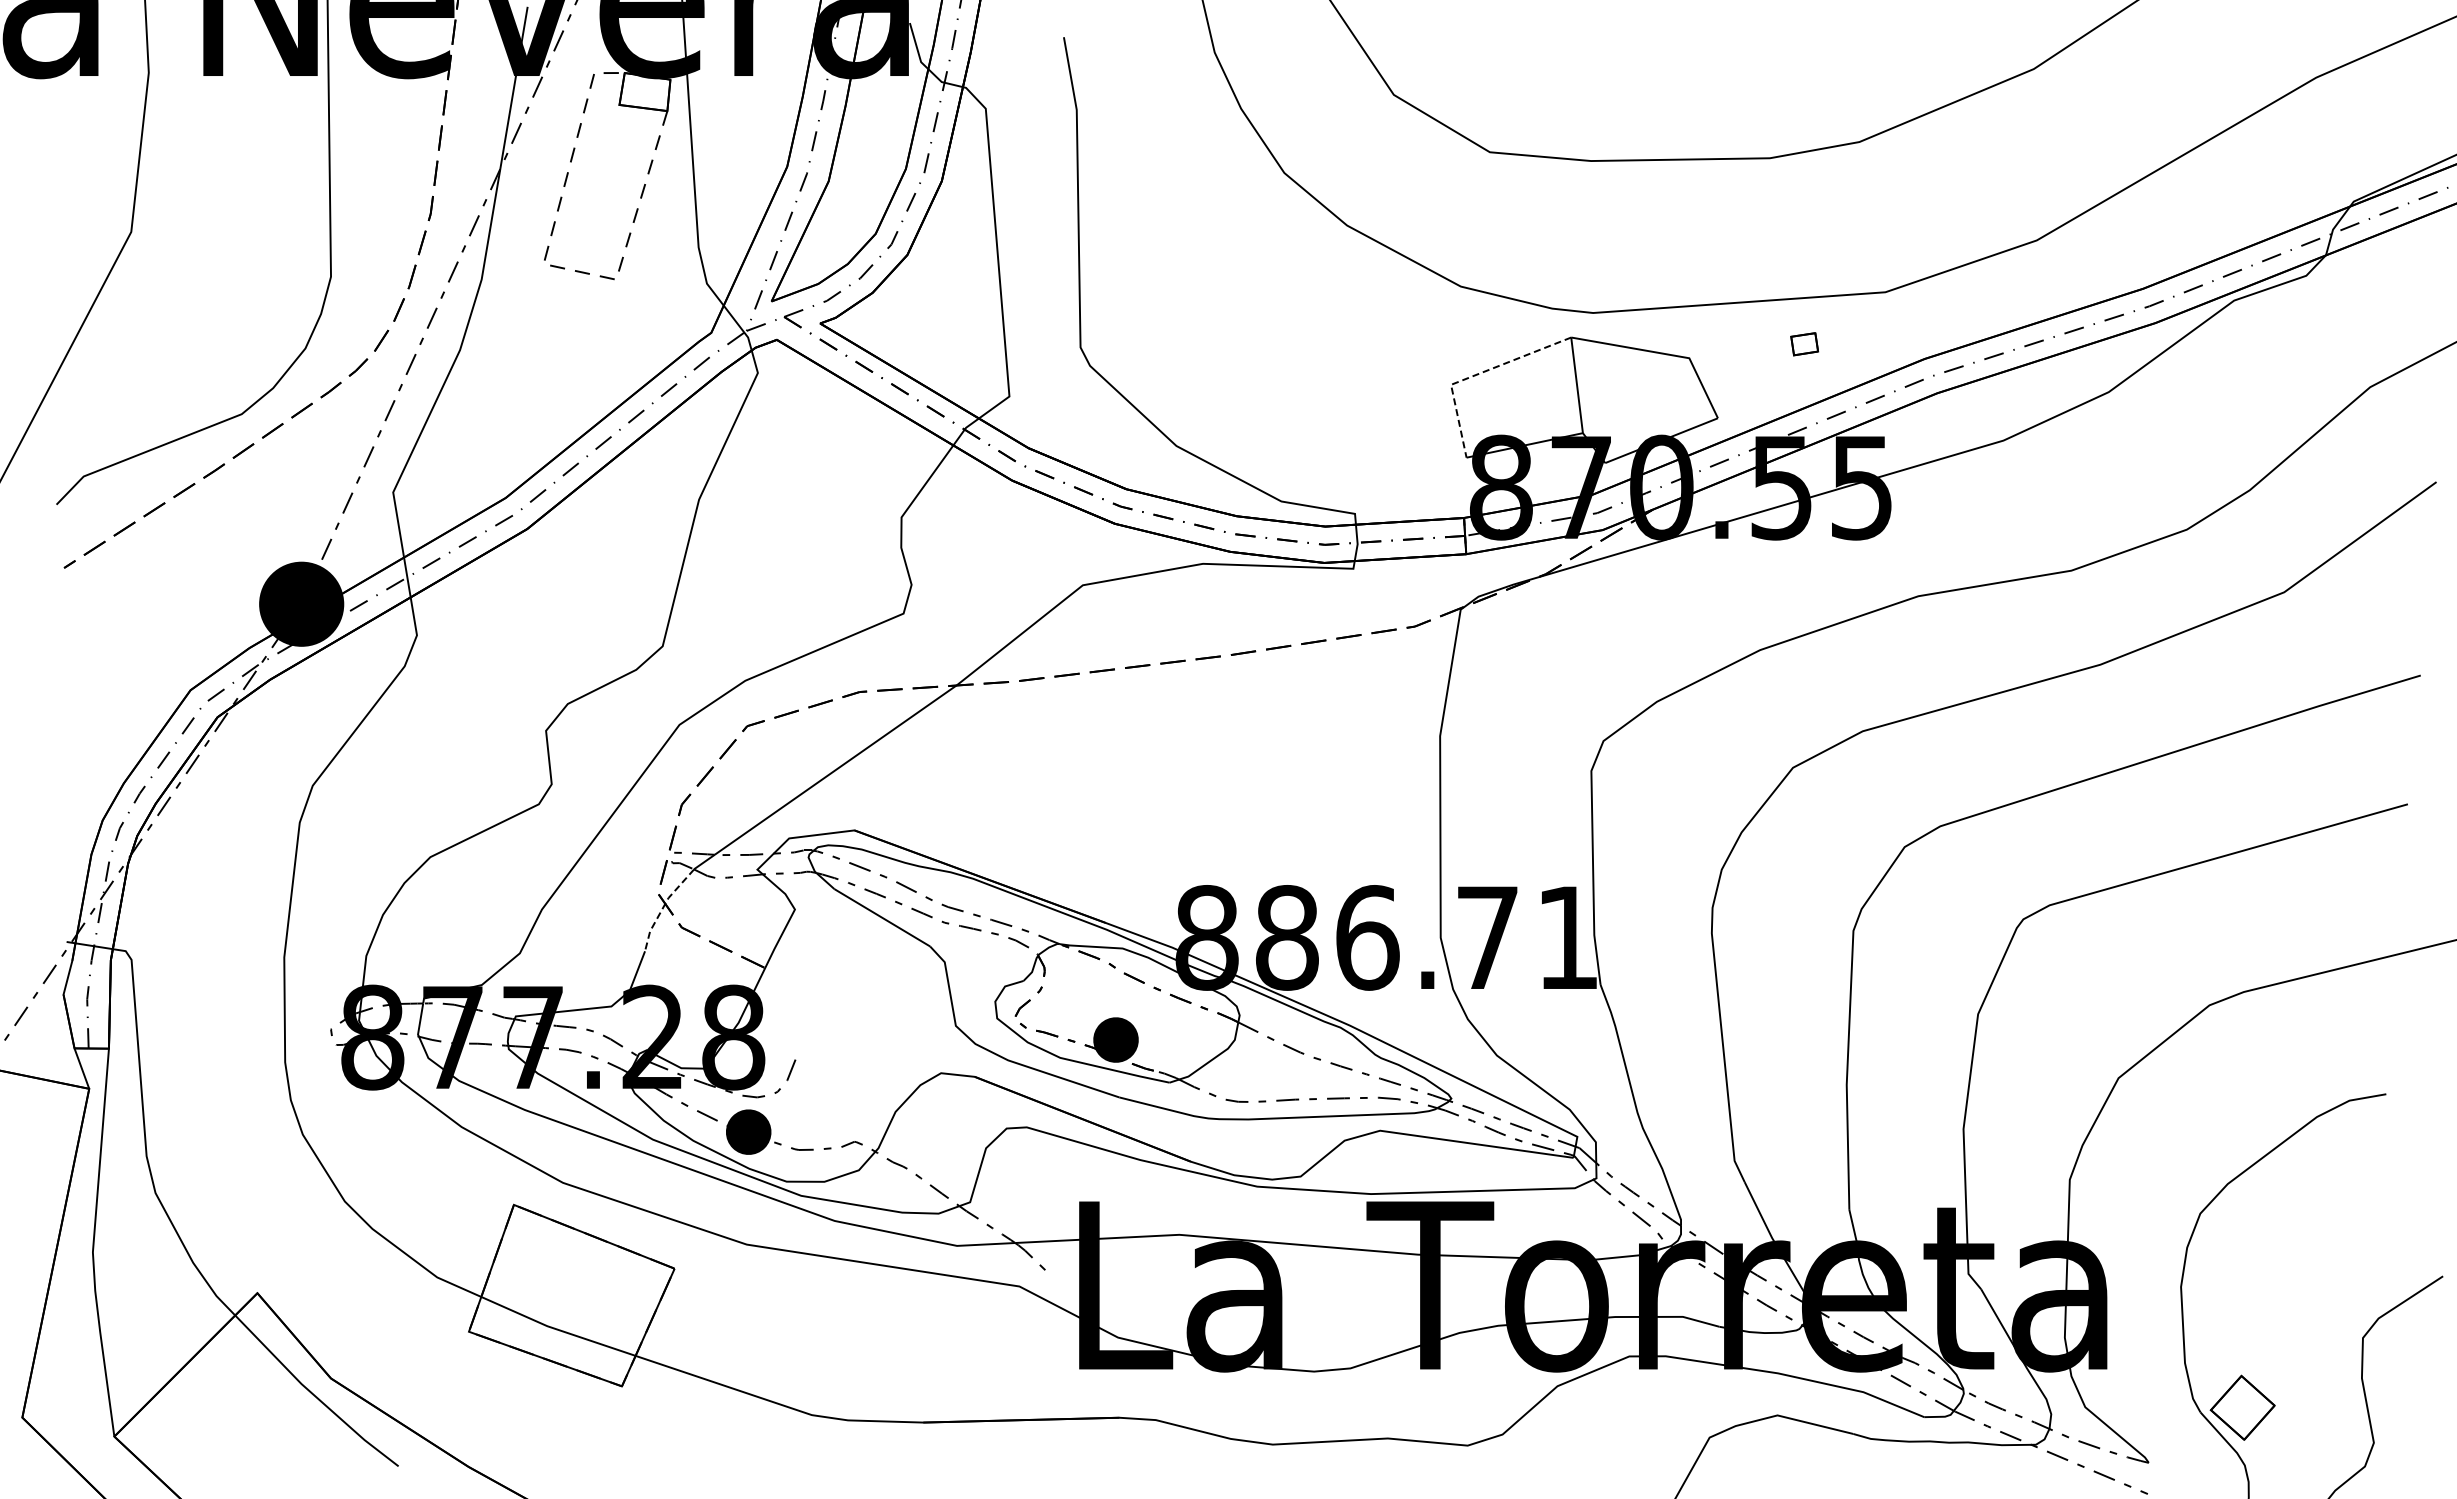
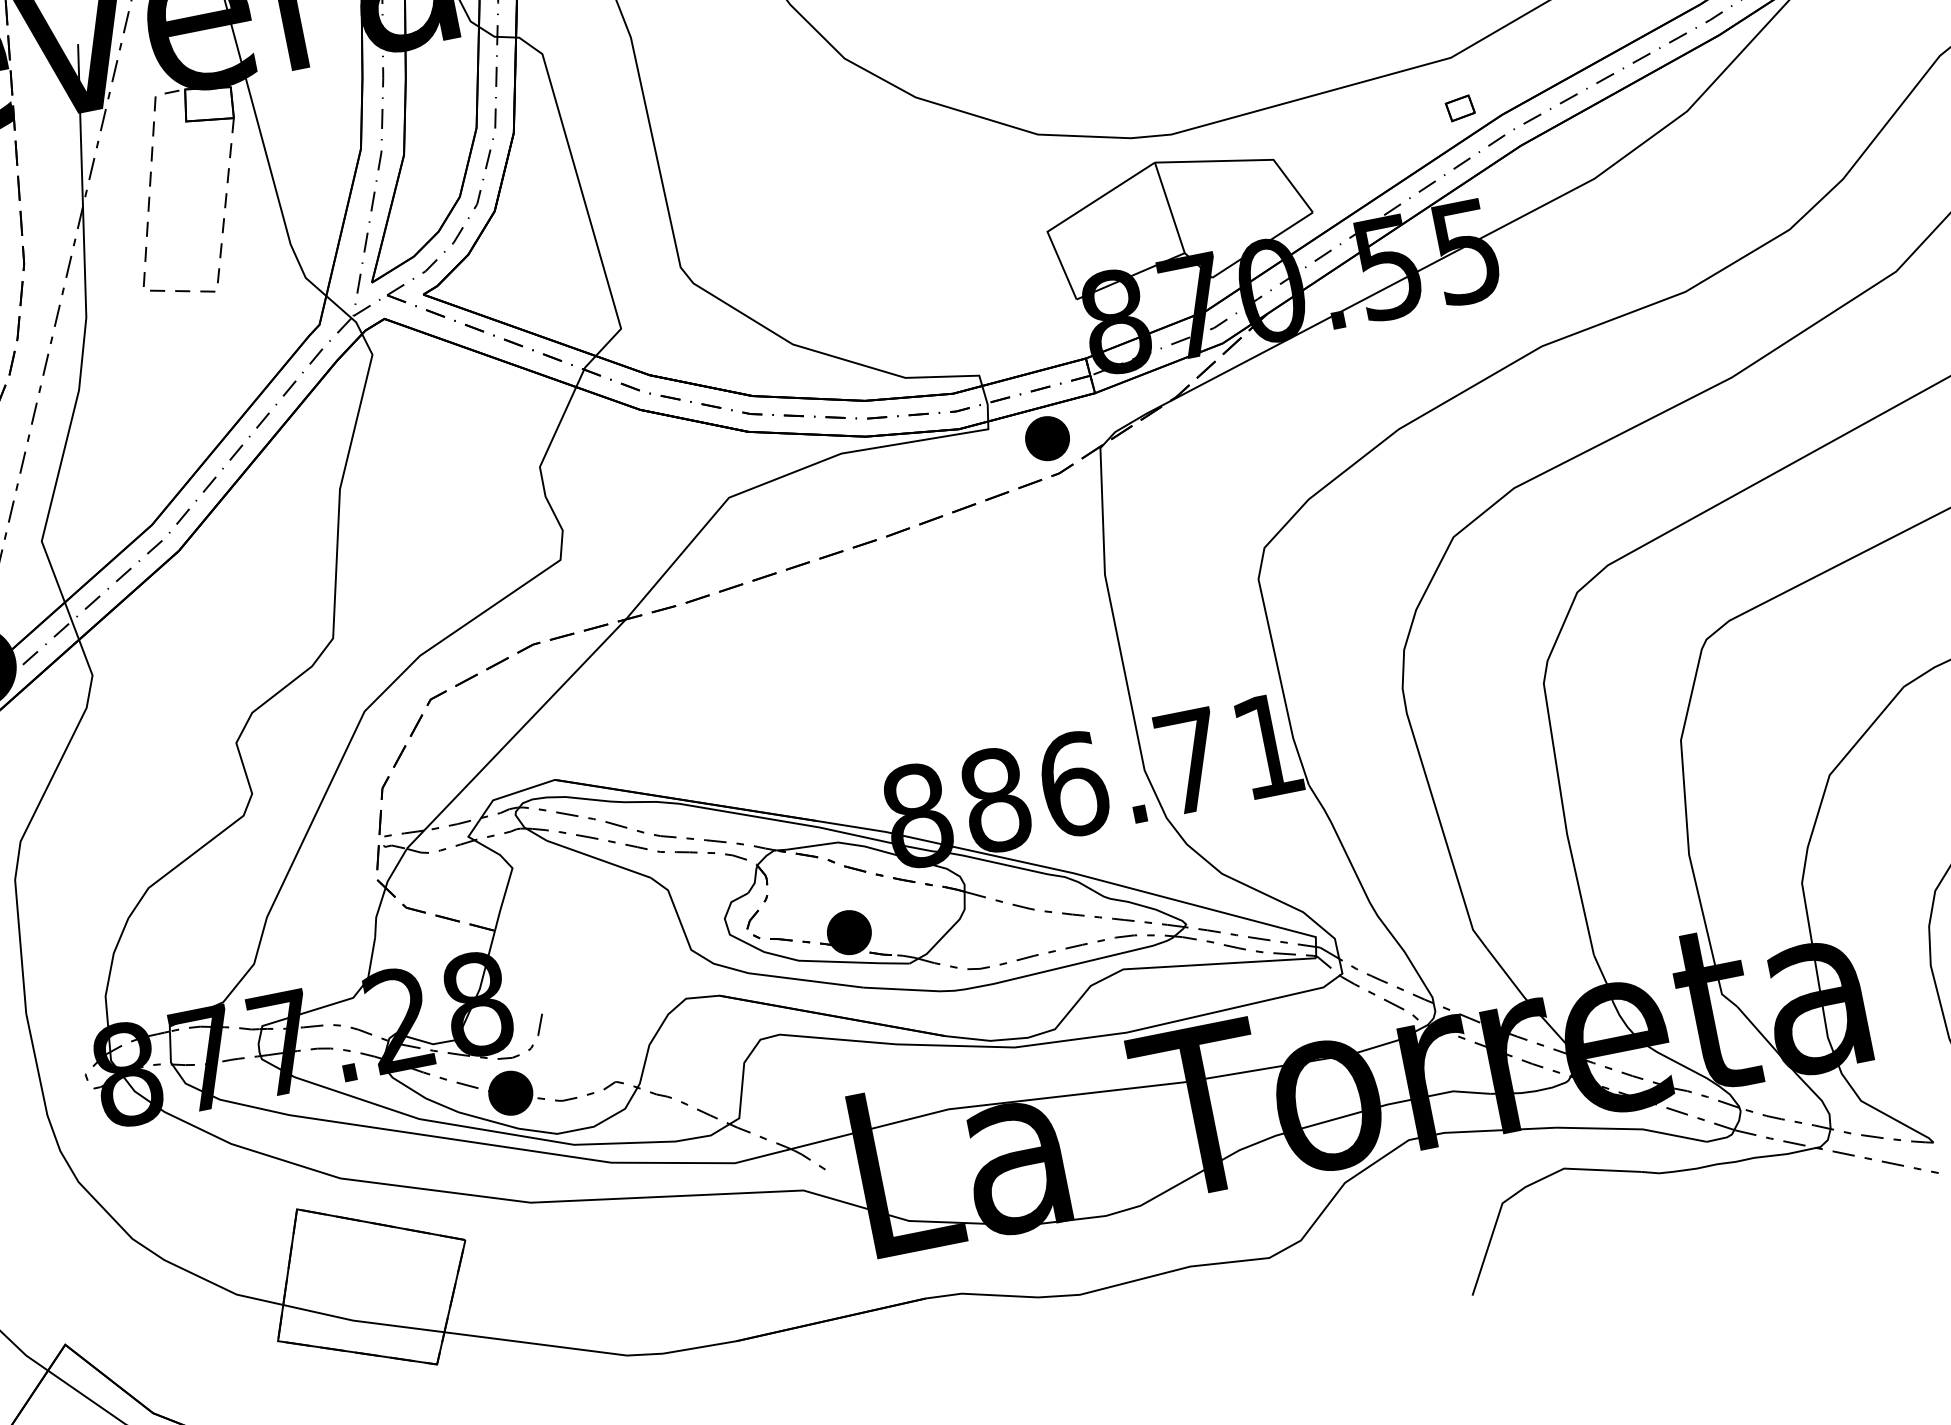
part: (1804, 344) -> (1460, 108), moved
line: (1476, 375) -> (1070, 217), dashed -> solid
part: (1409, 589) -> (1046, 438), added
line: (663, 907) -> (384, 891), dashed -> solid

